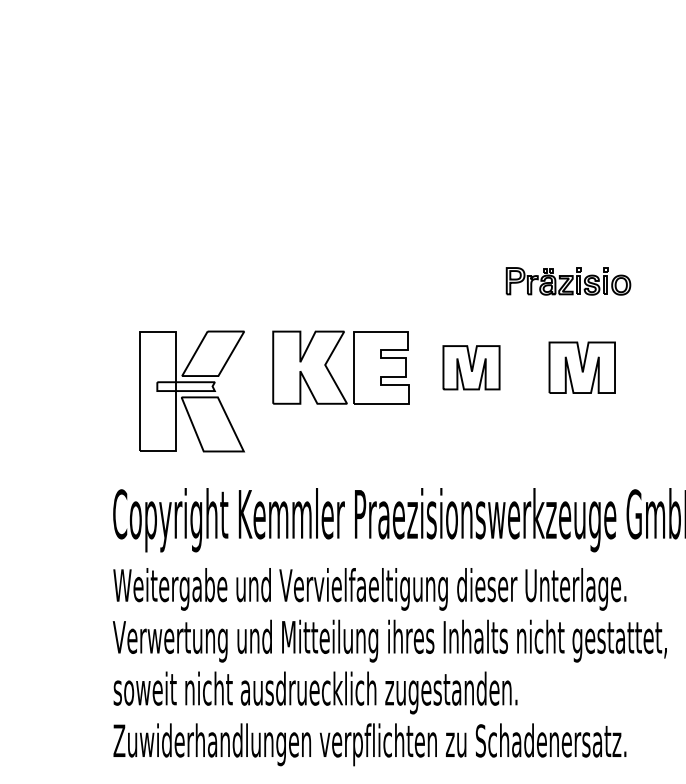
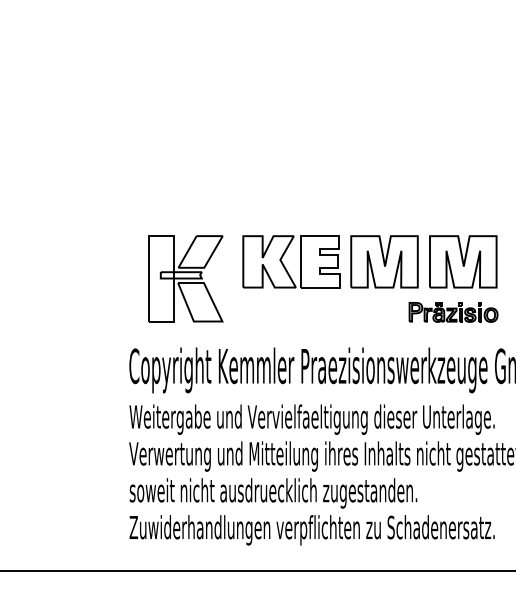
part: (568, 281) -> (453, 312), moved
part: (471, 367) -> (384, 261), size x1.67
part: (582, 367) -> (463, 261), size x1.43

